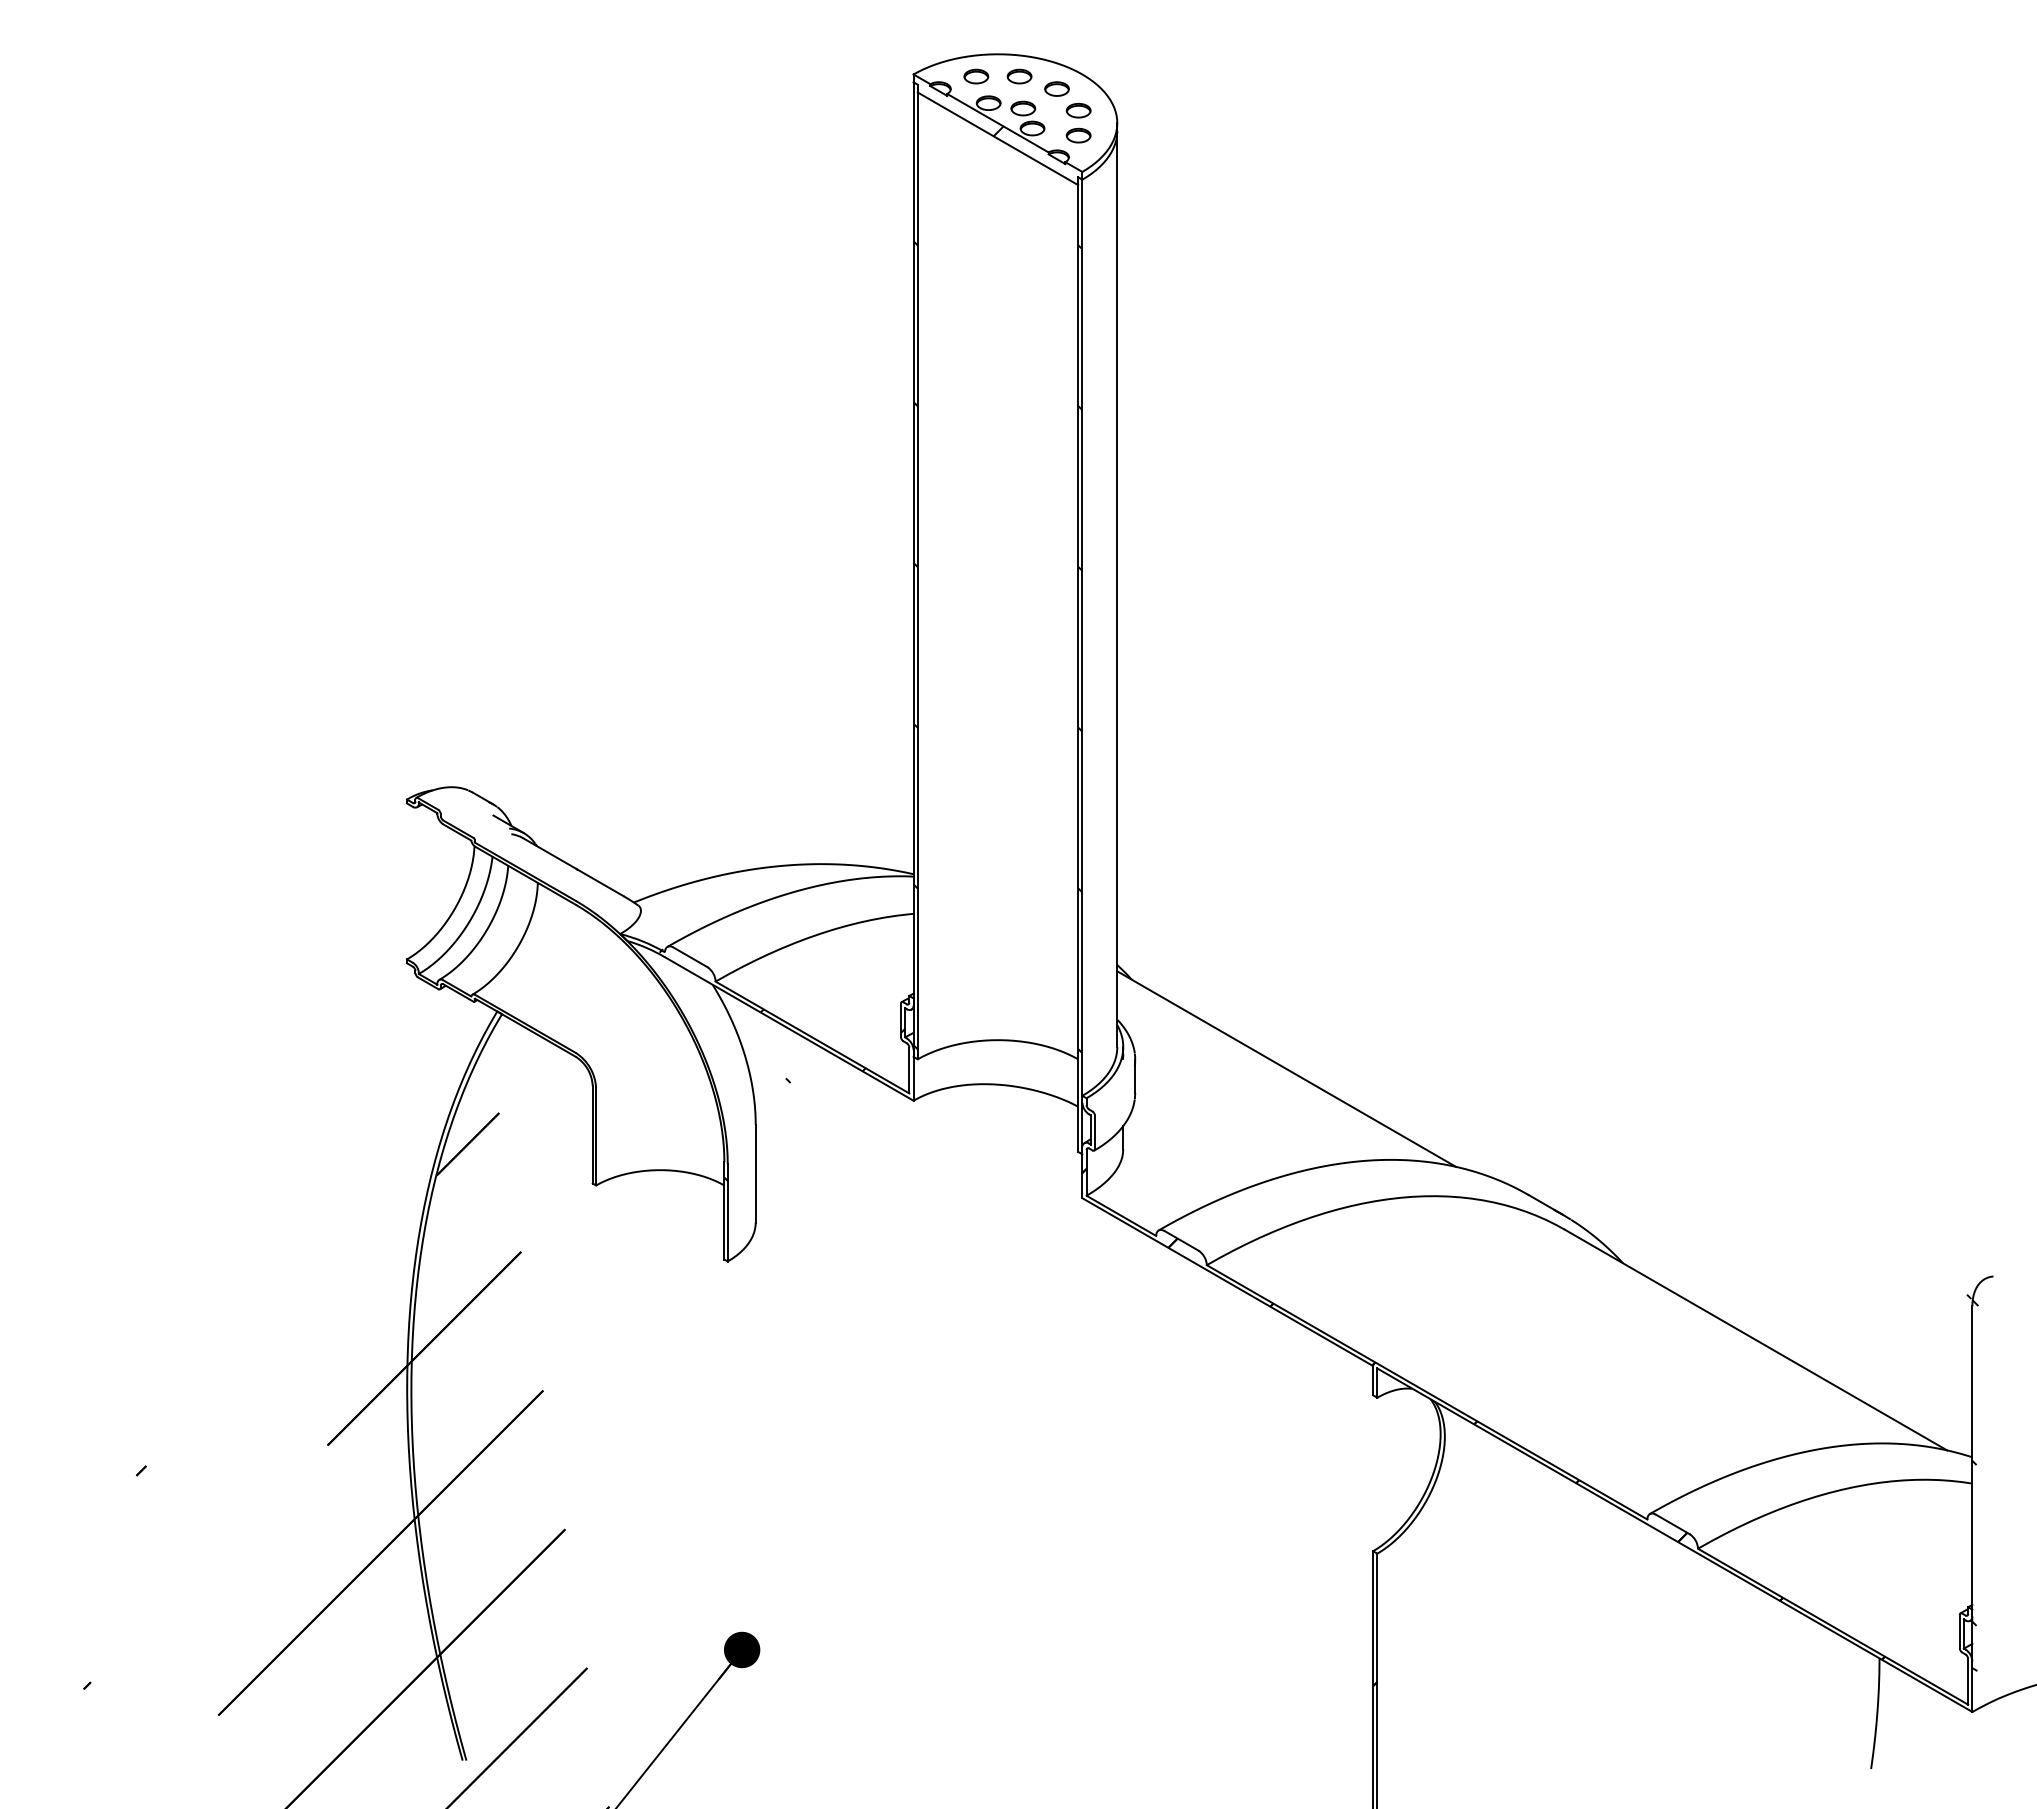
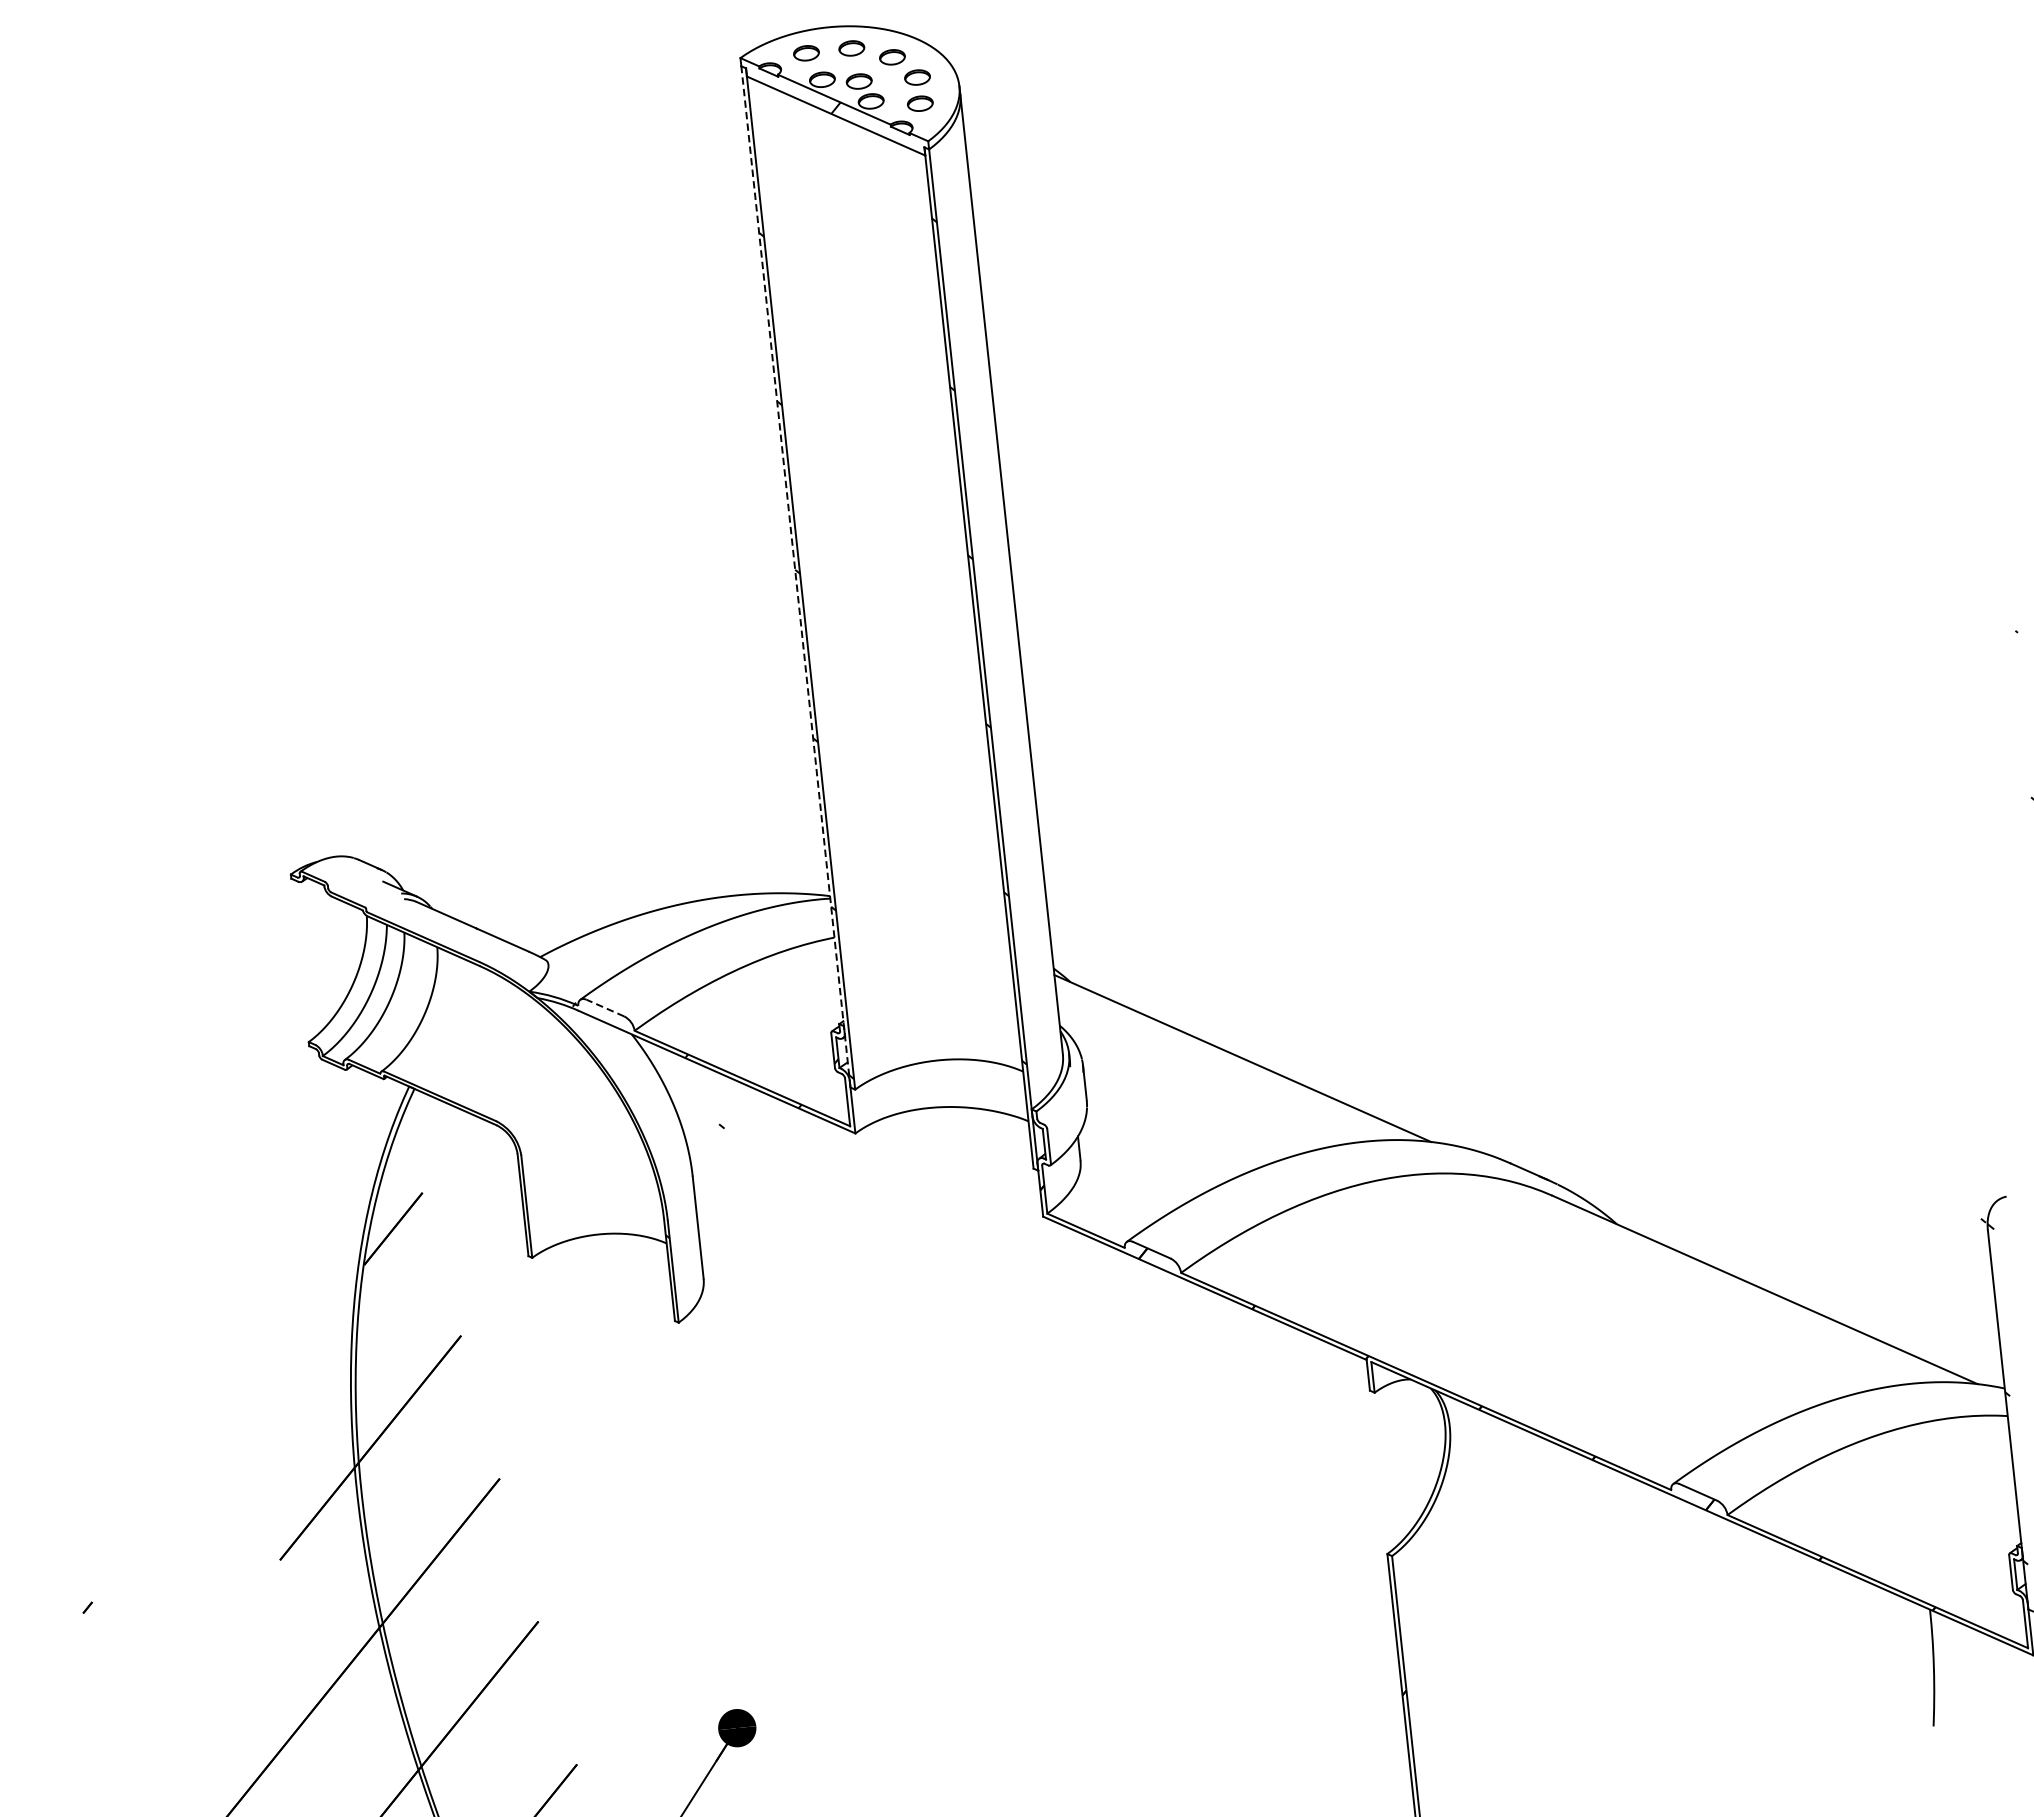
line: (913, 569) -> (795, 576), solid -> dashed
line: (689, 956) -> (604, 1007), solid -> dashed

